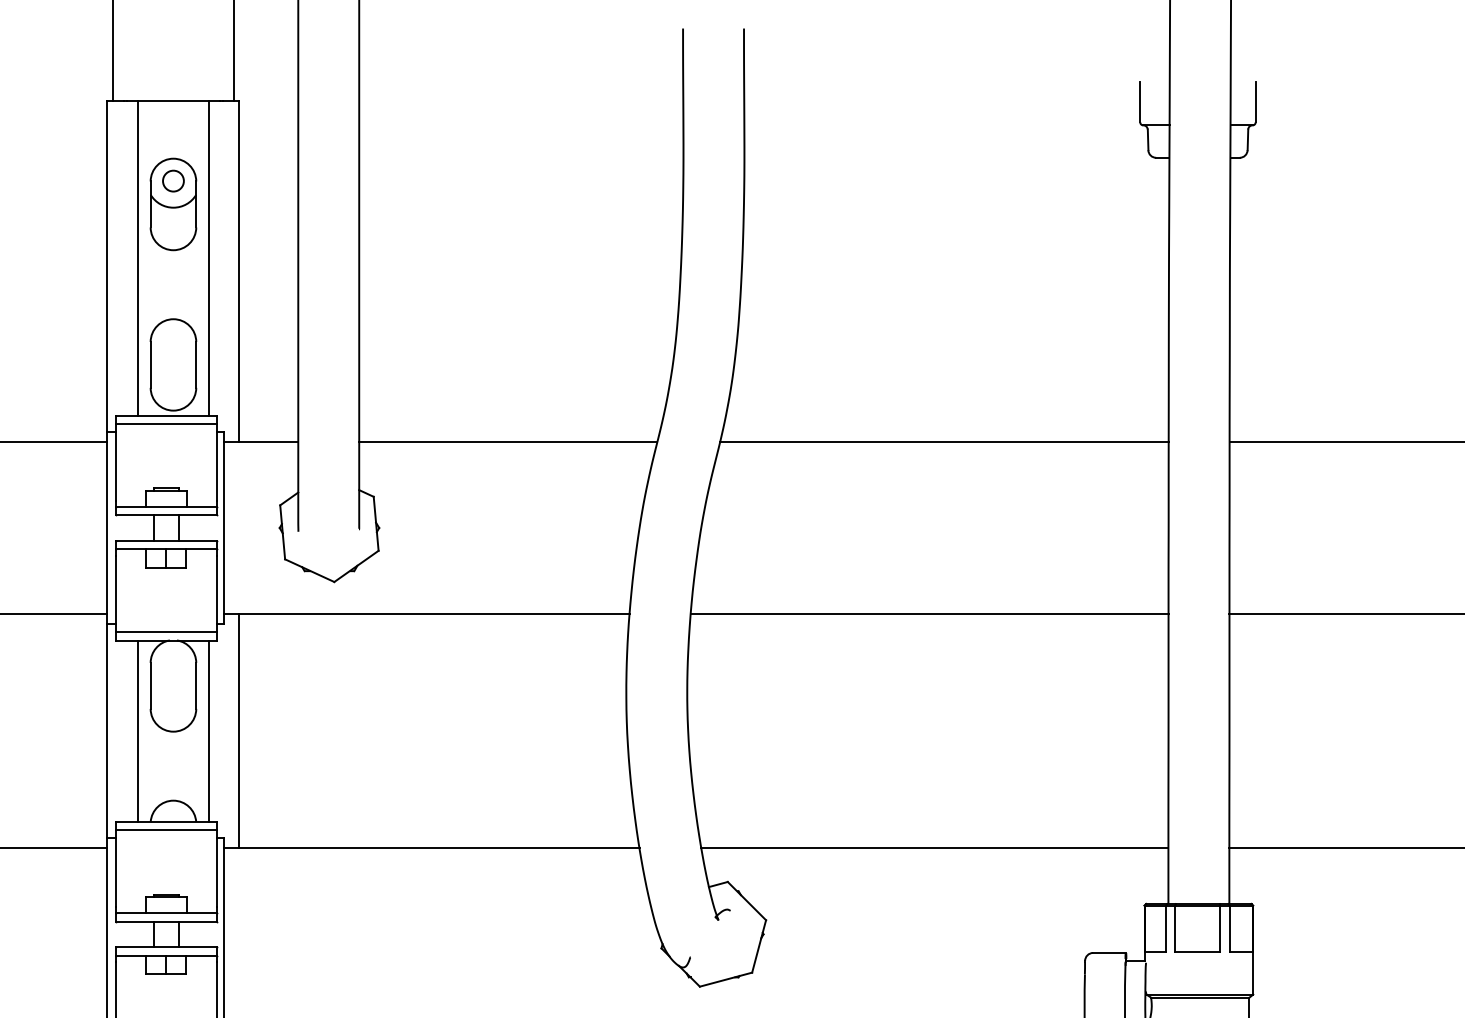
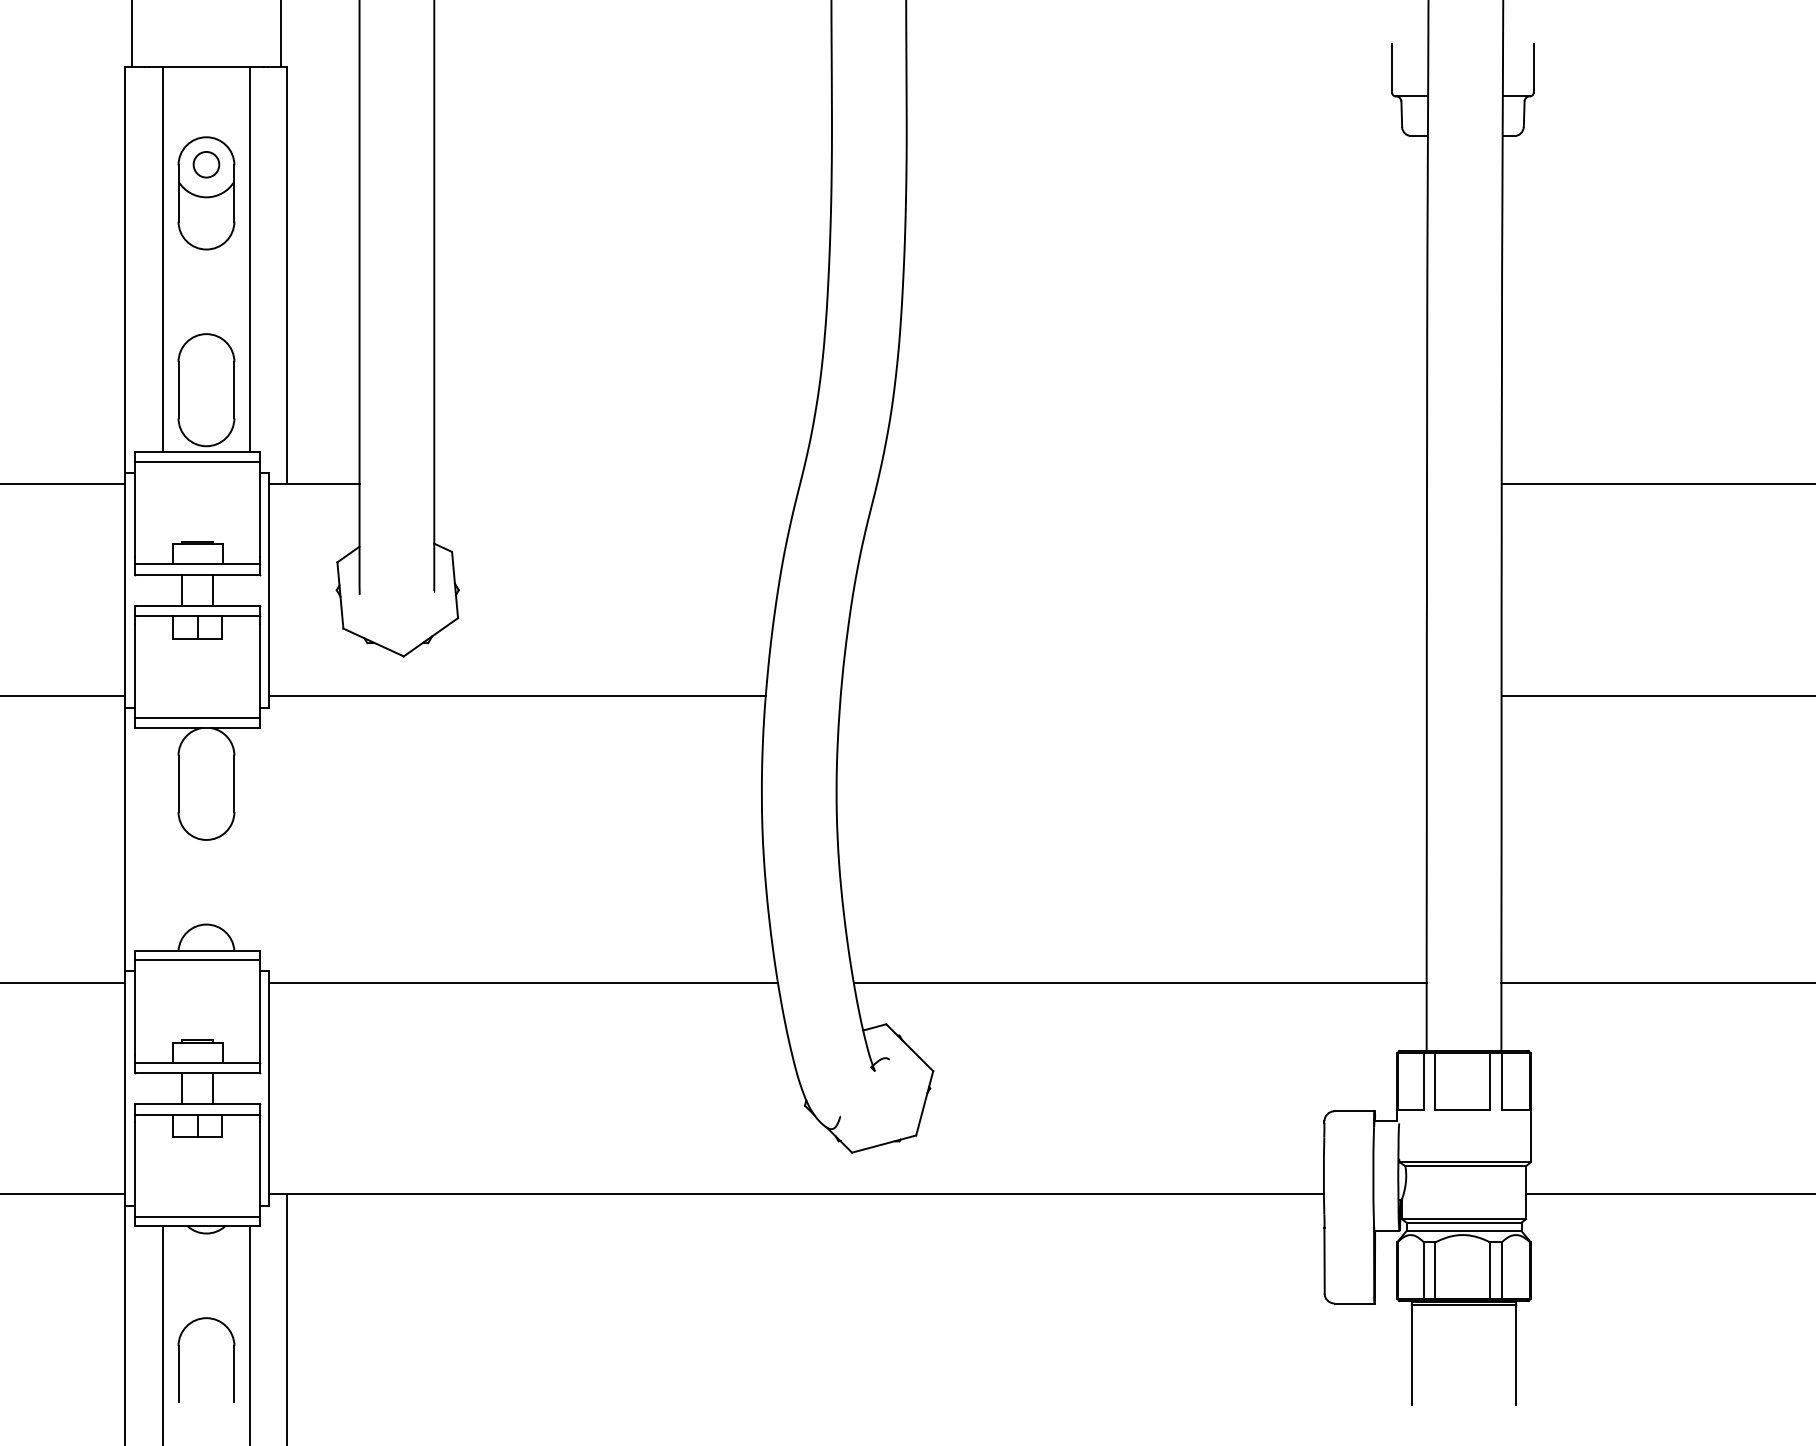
line: (508, 441) -> (617, 484), removed
line: (944, 441) -> (1151, 484), removed
line: (929, 614) -> (1133, 696), removed
line: (137, 731) -> (162, 839), removed
line: (208, 731) -> (249, 839), removed
line: (239, 731) -> (287, 839), removed

